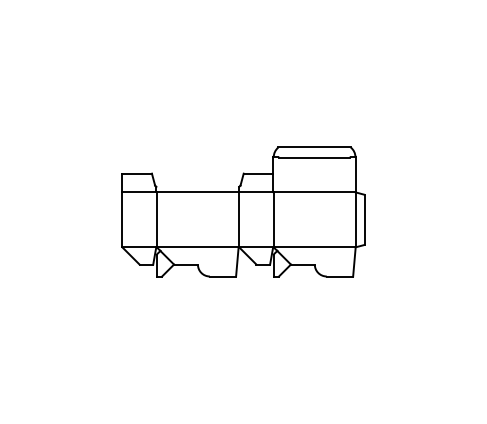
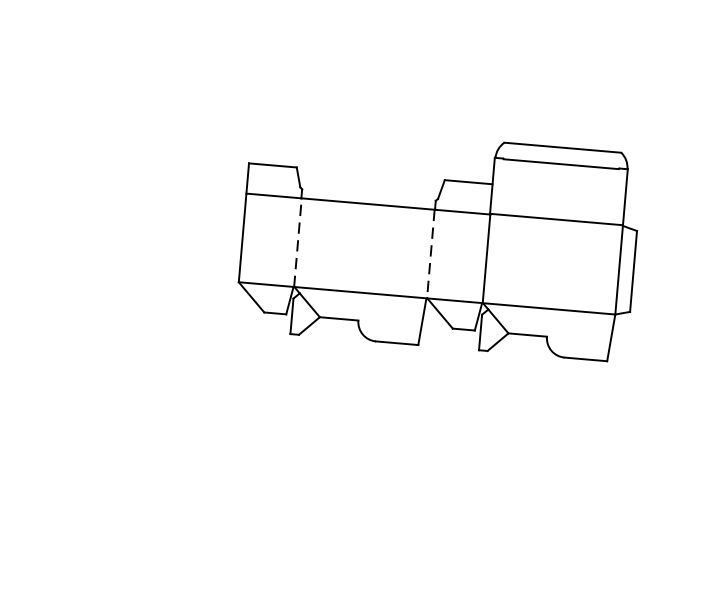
line: (156, 219) -> (297, 242), solid -> dashed
line: (239, 220) -> (431, 255), solid -> dashed

